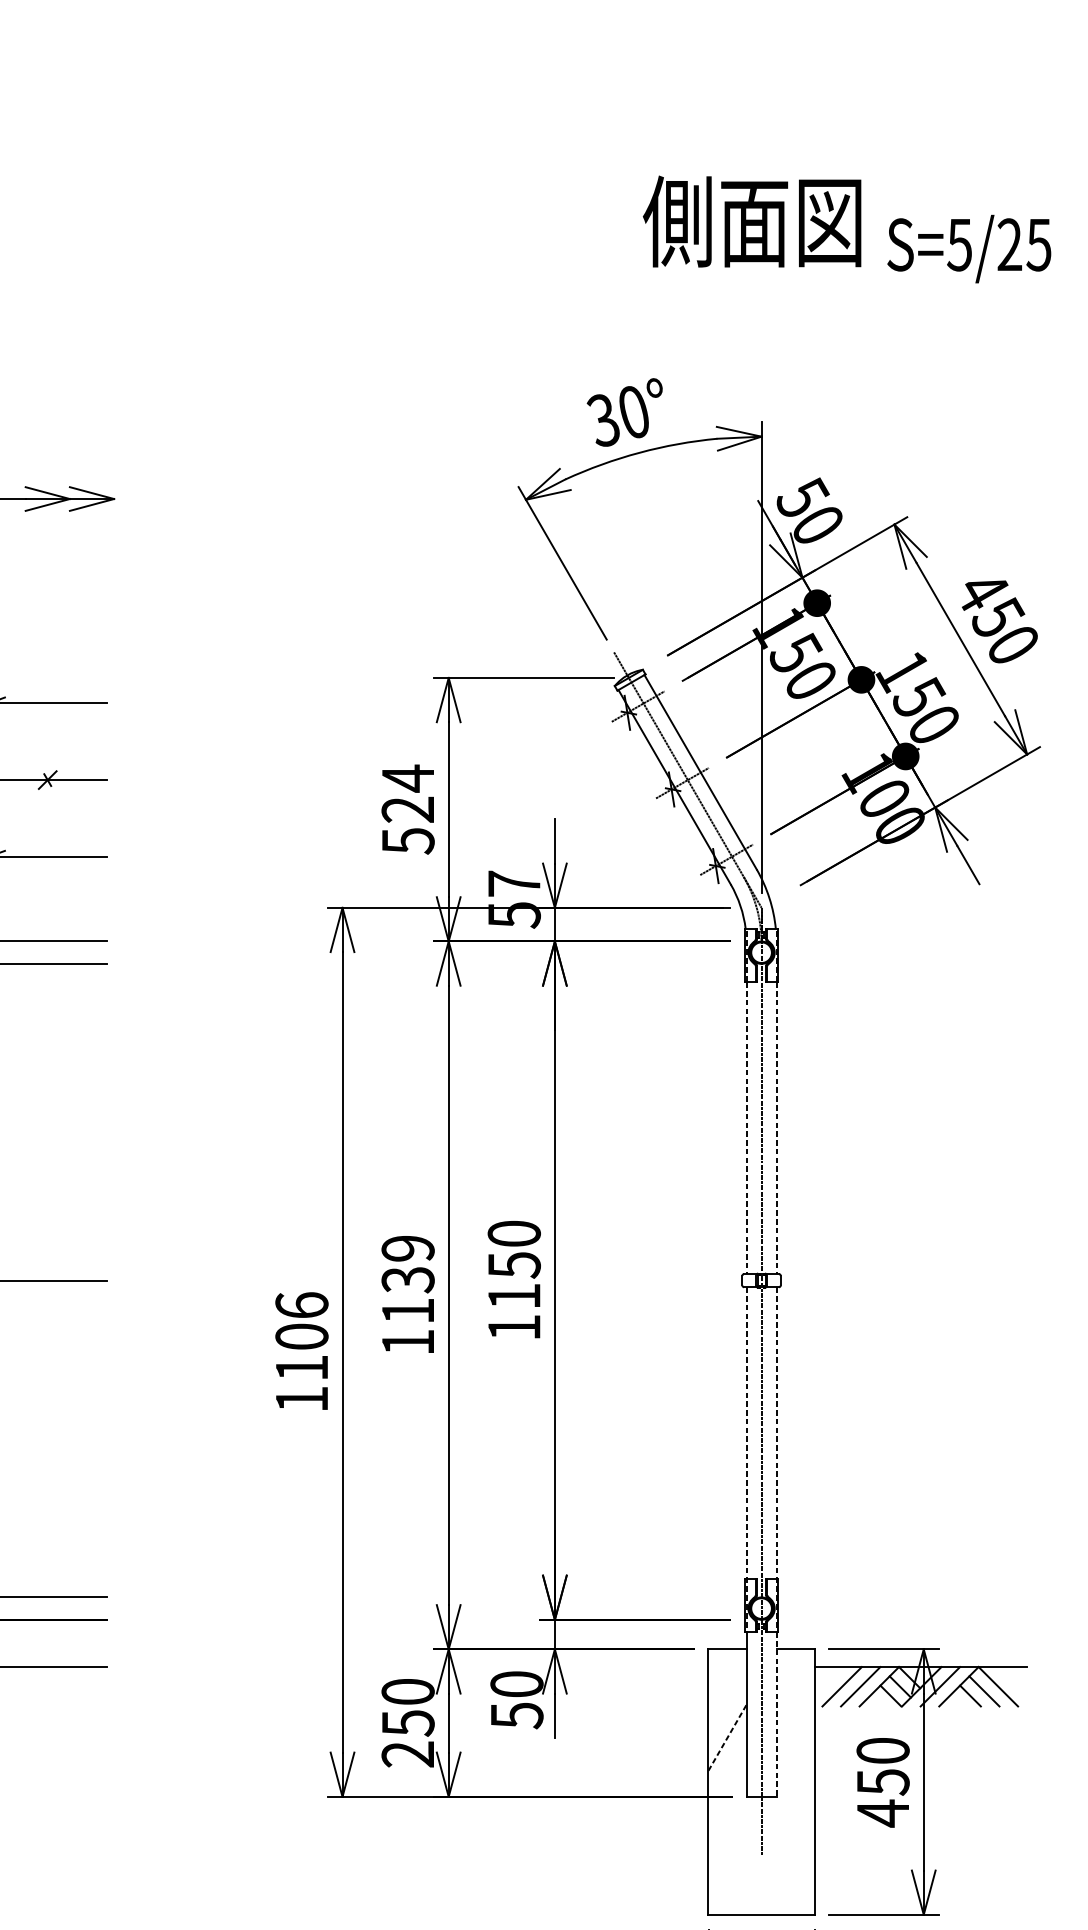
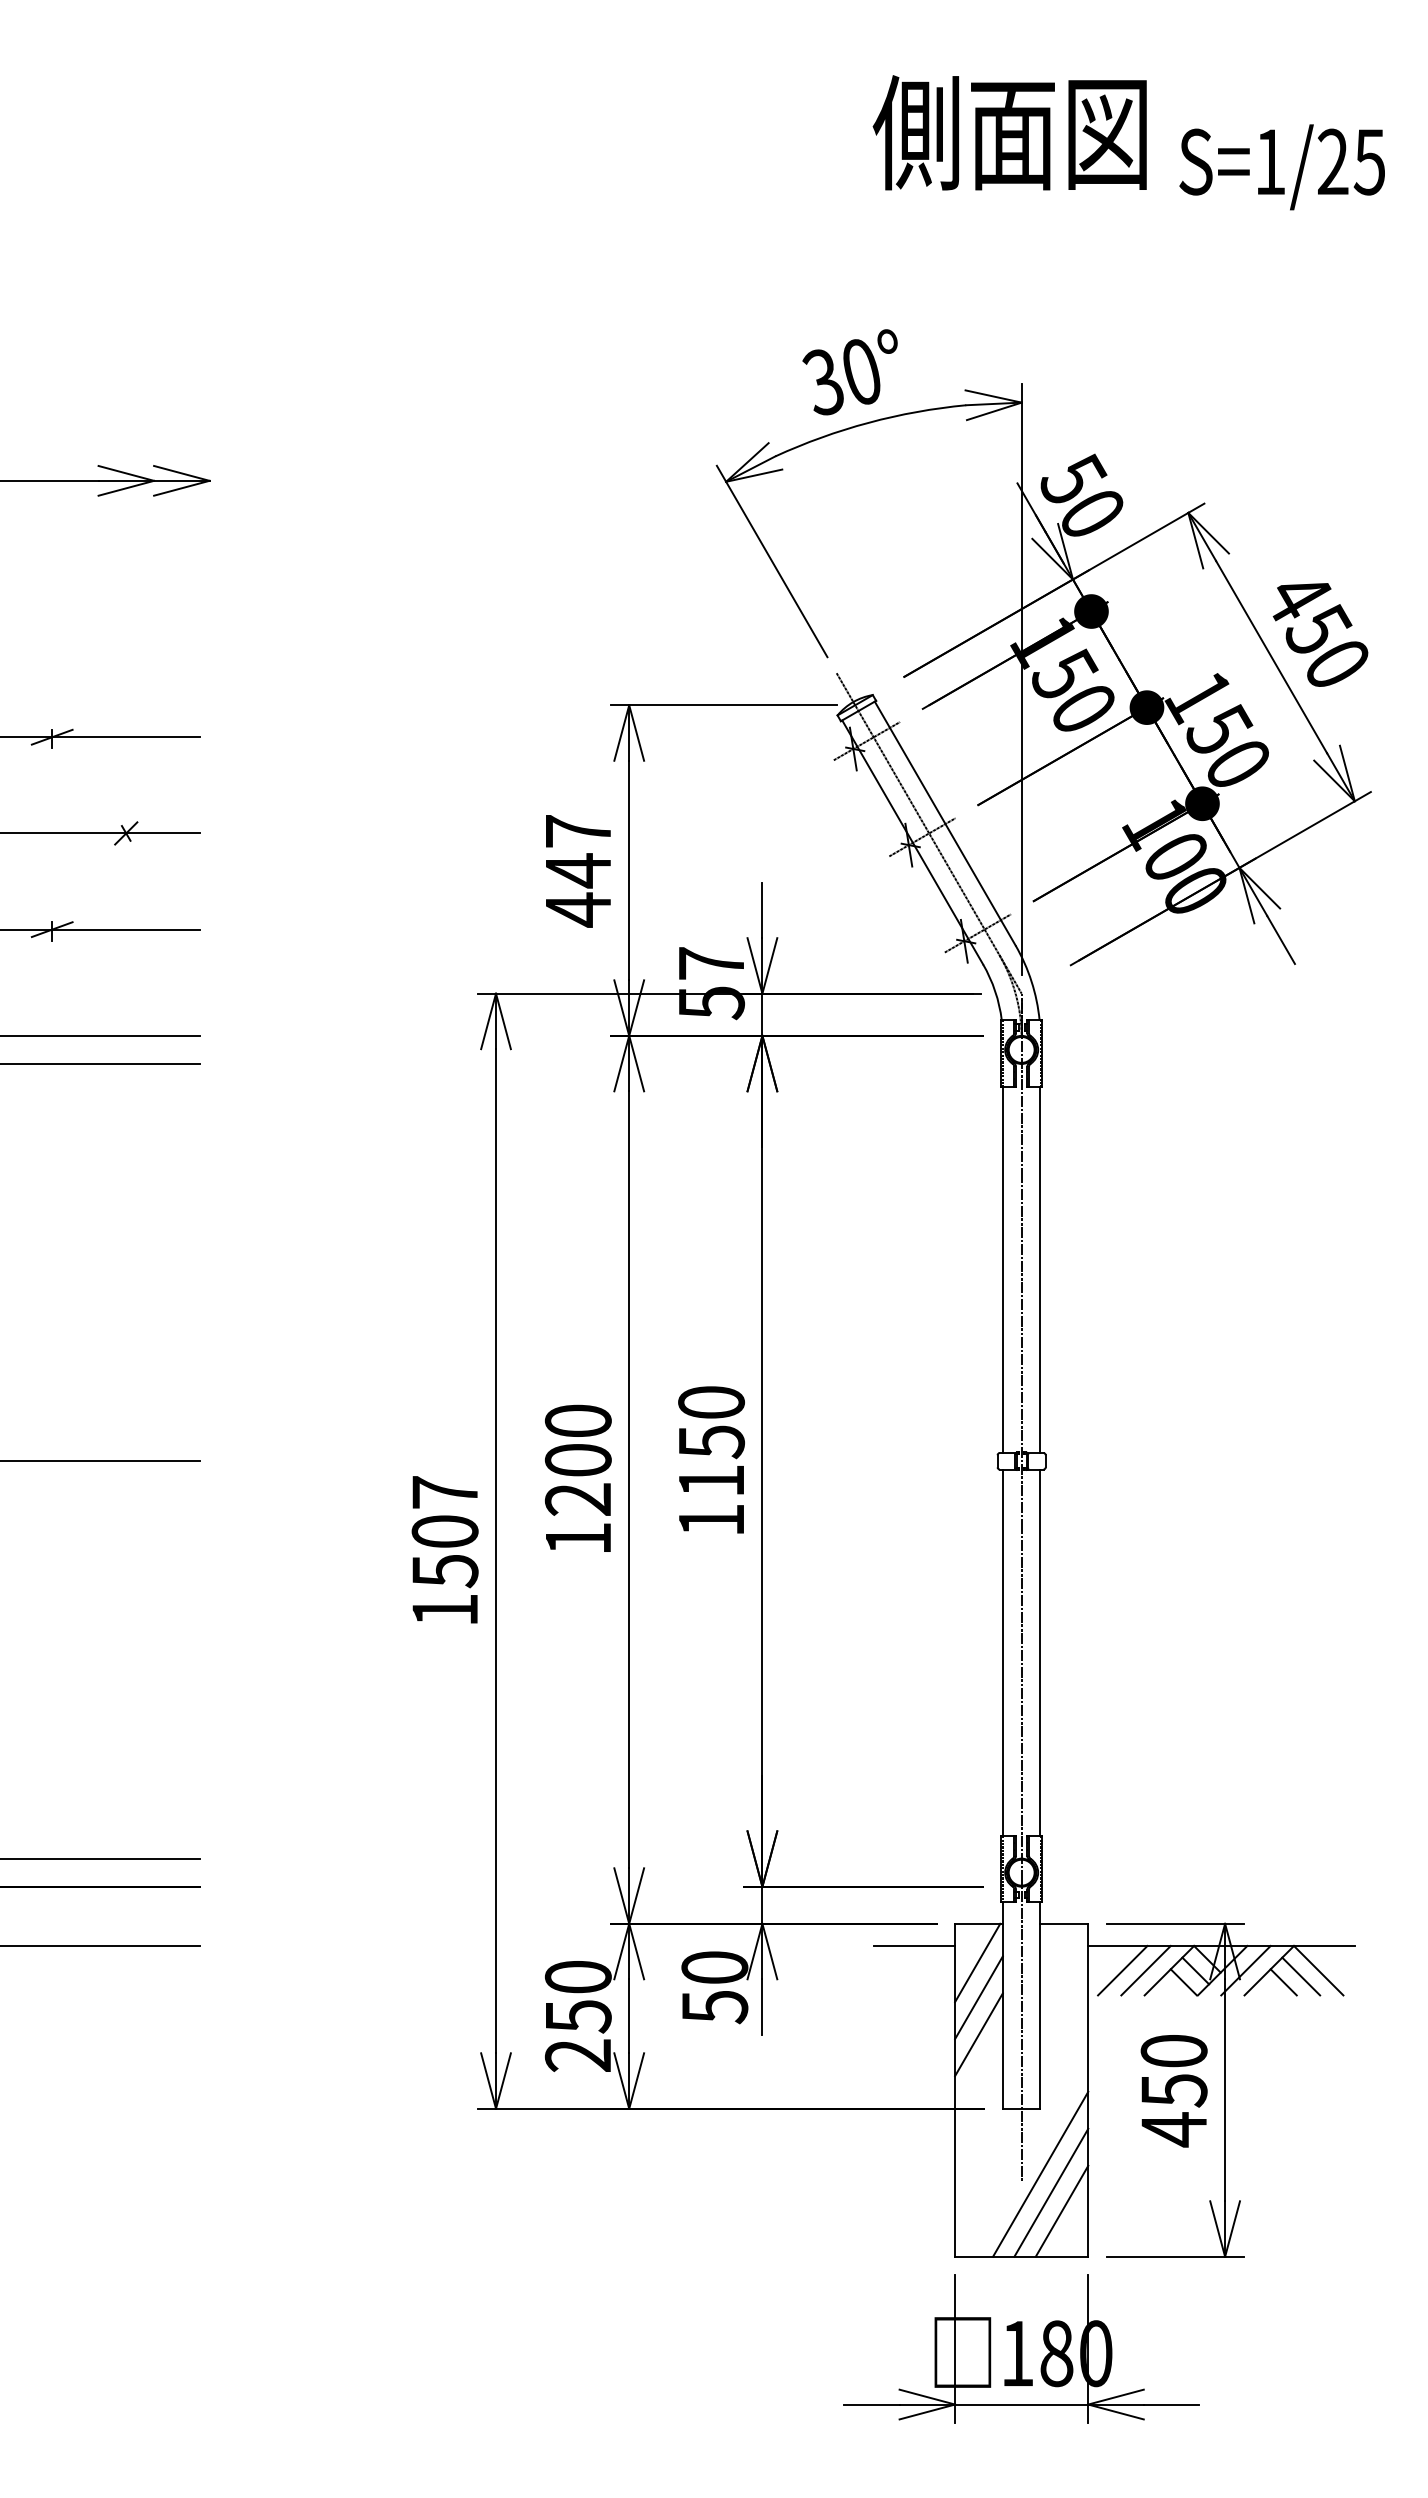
text: (959, 245) -> (1269, 162), S=5/25 -> S=1/25
text: (407, 809) -> (577, 870), 524 -> 447
line: (746, 1128) -> (1002, 1270), dashed -> solid
line: (776, 1128) -> (1040, 1270), dashed -> solid
text: (407, 1279) -> (577, 1459), 1139 -> 1200
text: (301, 1336) -> (444, 1531), 1106 -> 1507
line: (746, 1433) -> (1002, 1653), dashed -> solid
line: (776, 1433) -> (1040, 1653), dashed -> solid
line: (676, 1666) -> (914, 1945), added
line: (726, 1680) -> (977, 1962), added
line: (727, 1708) -> (978, 1997), added
line: (776, 1715) -> (1040, 2006), dashed -> solid
line: (727, 1737) -> (978, 2034), dashed -> solid
line: (776, 1848) -> (1040, 2173), added
line: (785, 1863) -> (1051, 2192), added
line: (793, 1877) -> (1061, 2210), added

